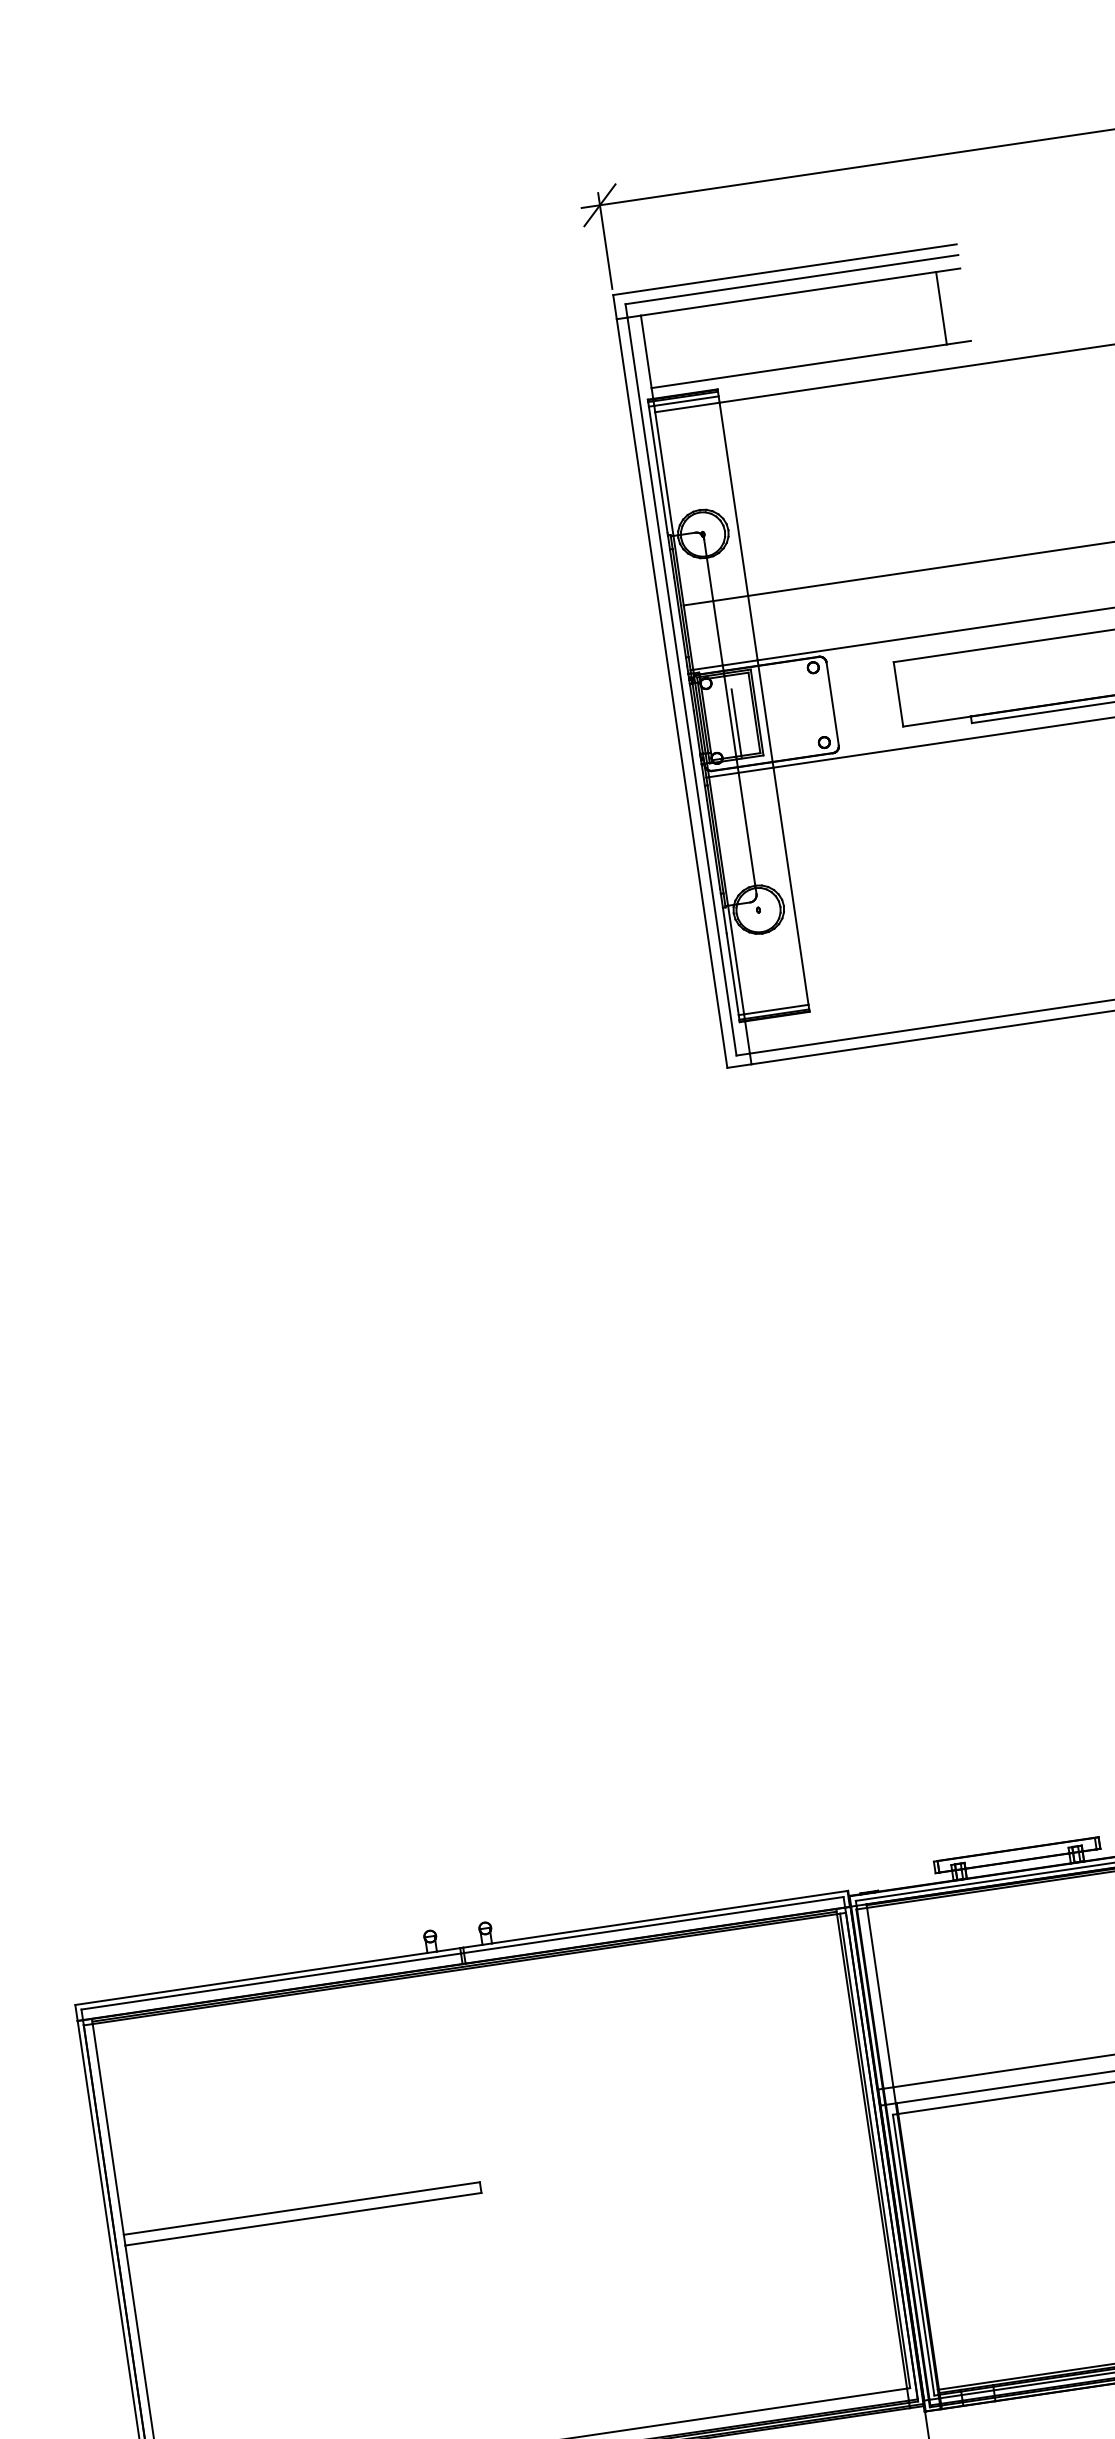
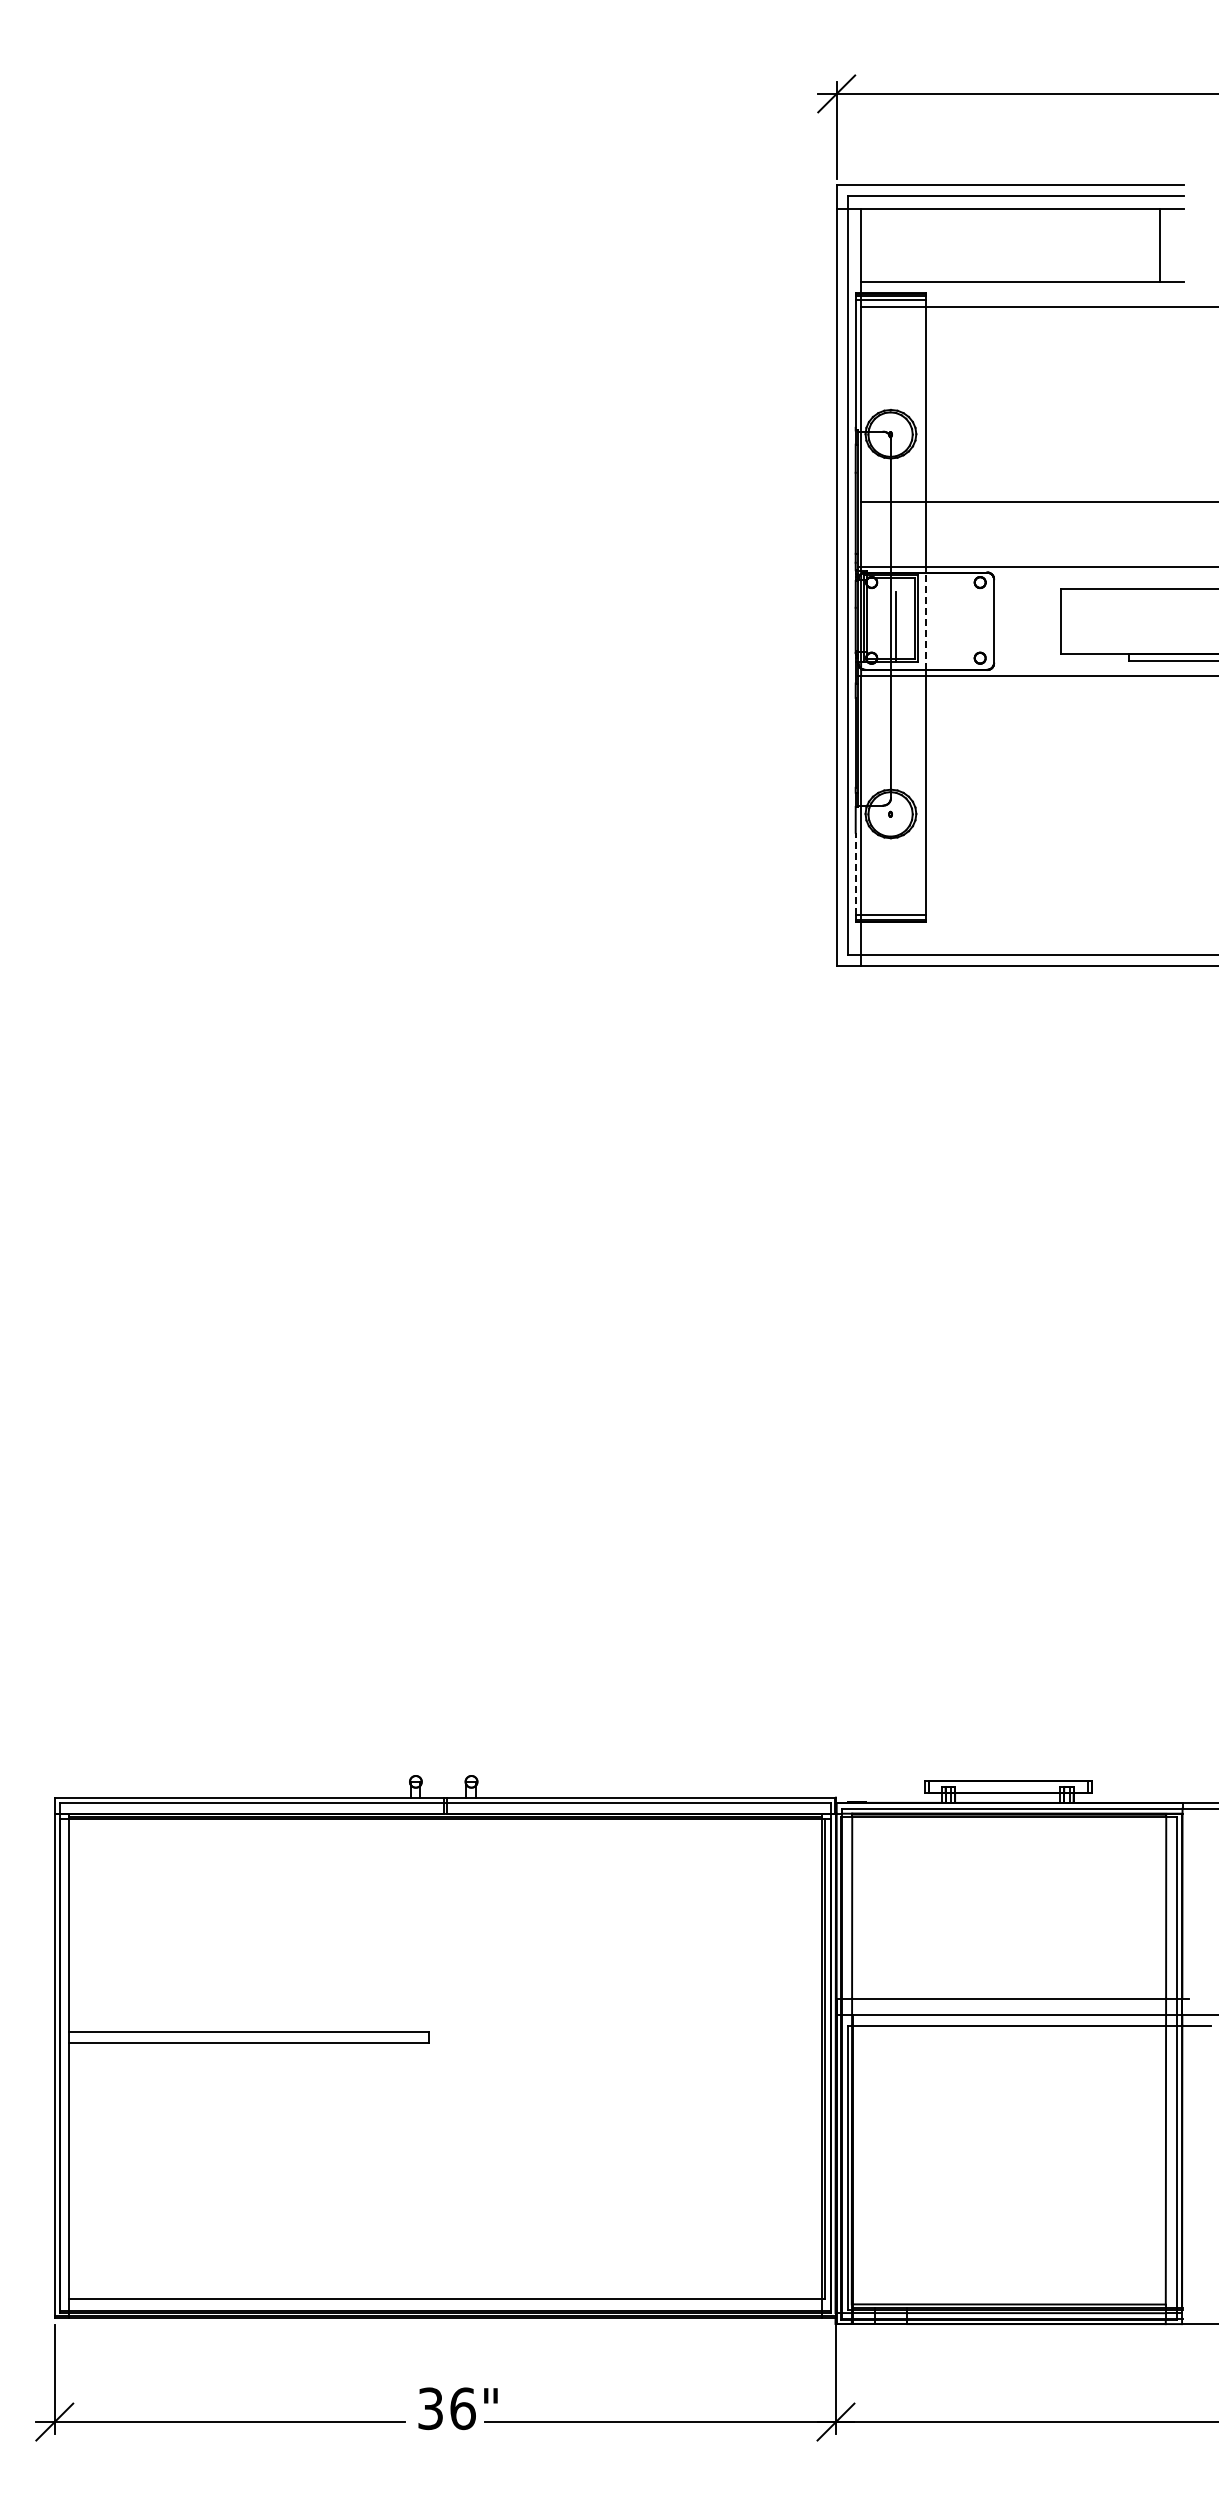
line: (765, 714) -> (926, 621), solid -> dashed
line: (732, 973) -> (855, 873), solid -> dashed

